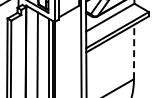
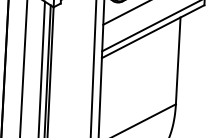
line: (134, 51) -> (178, 60), dashed -> solid

